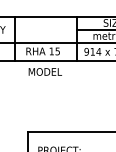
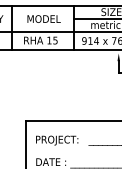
text: (44, 71) -> (43, 18), moved

